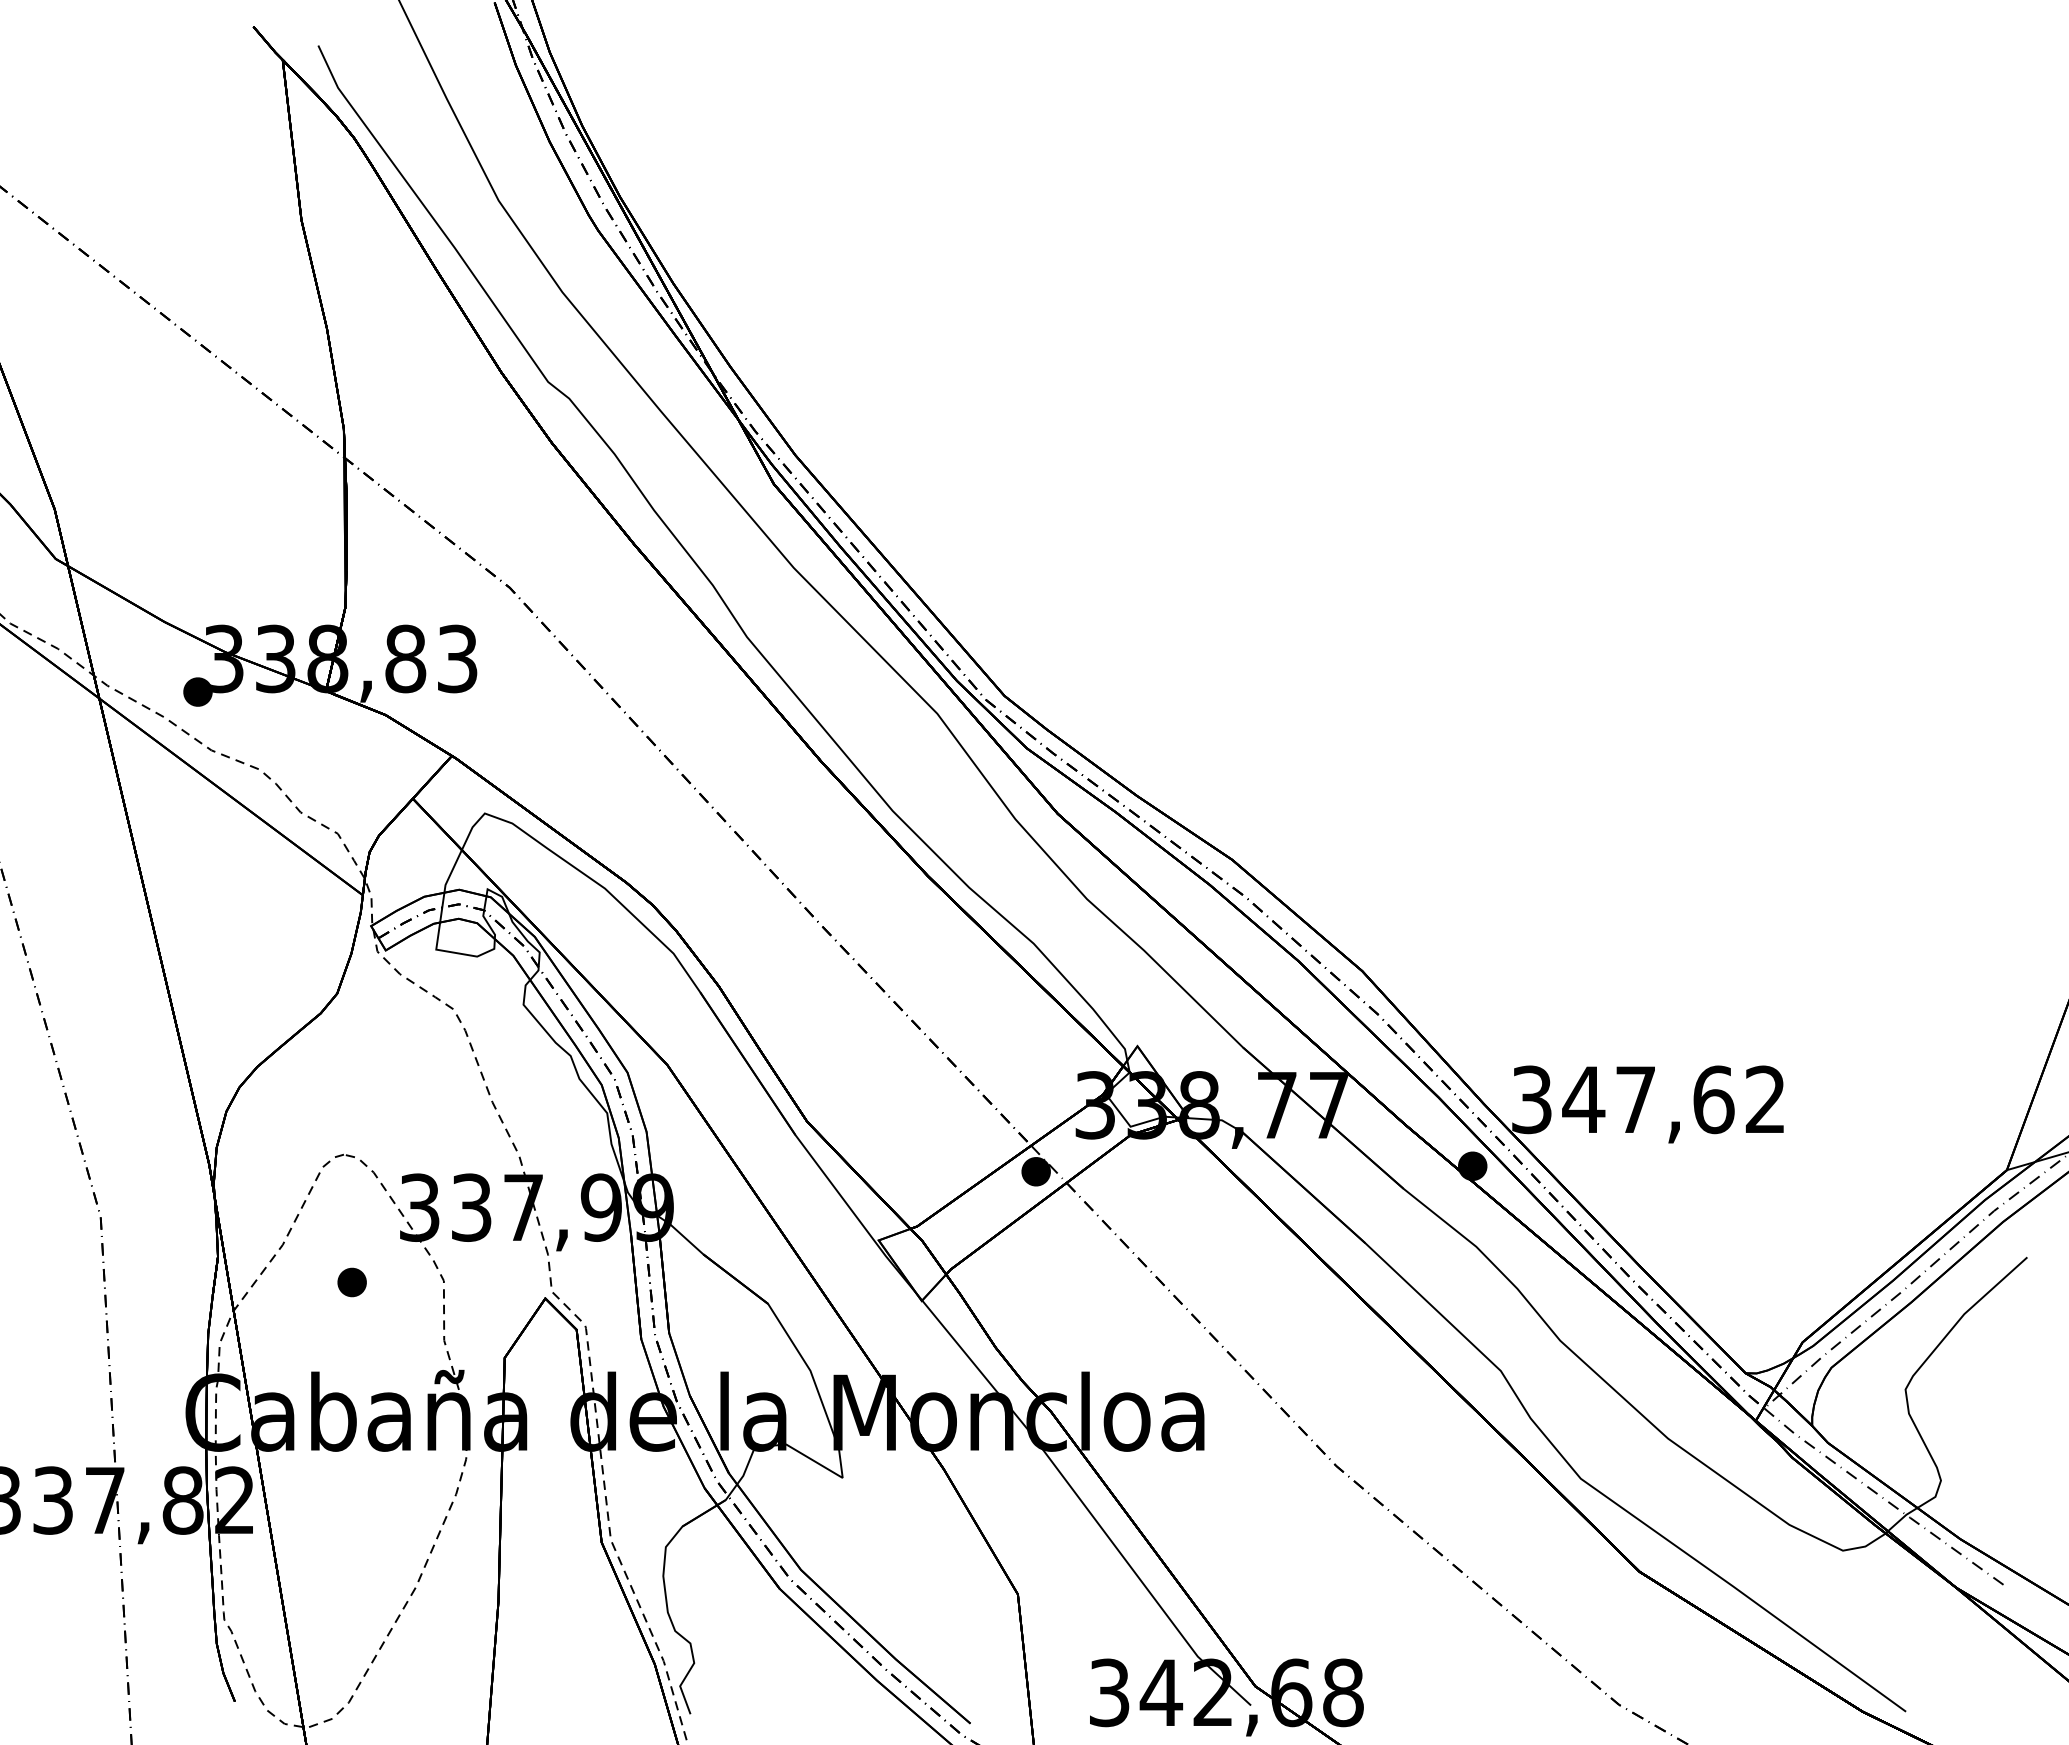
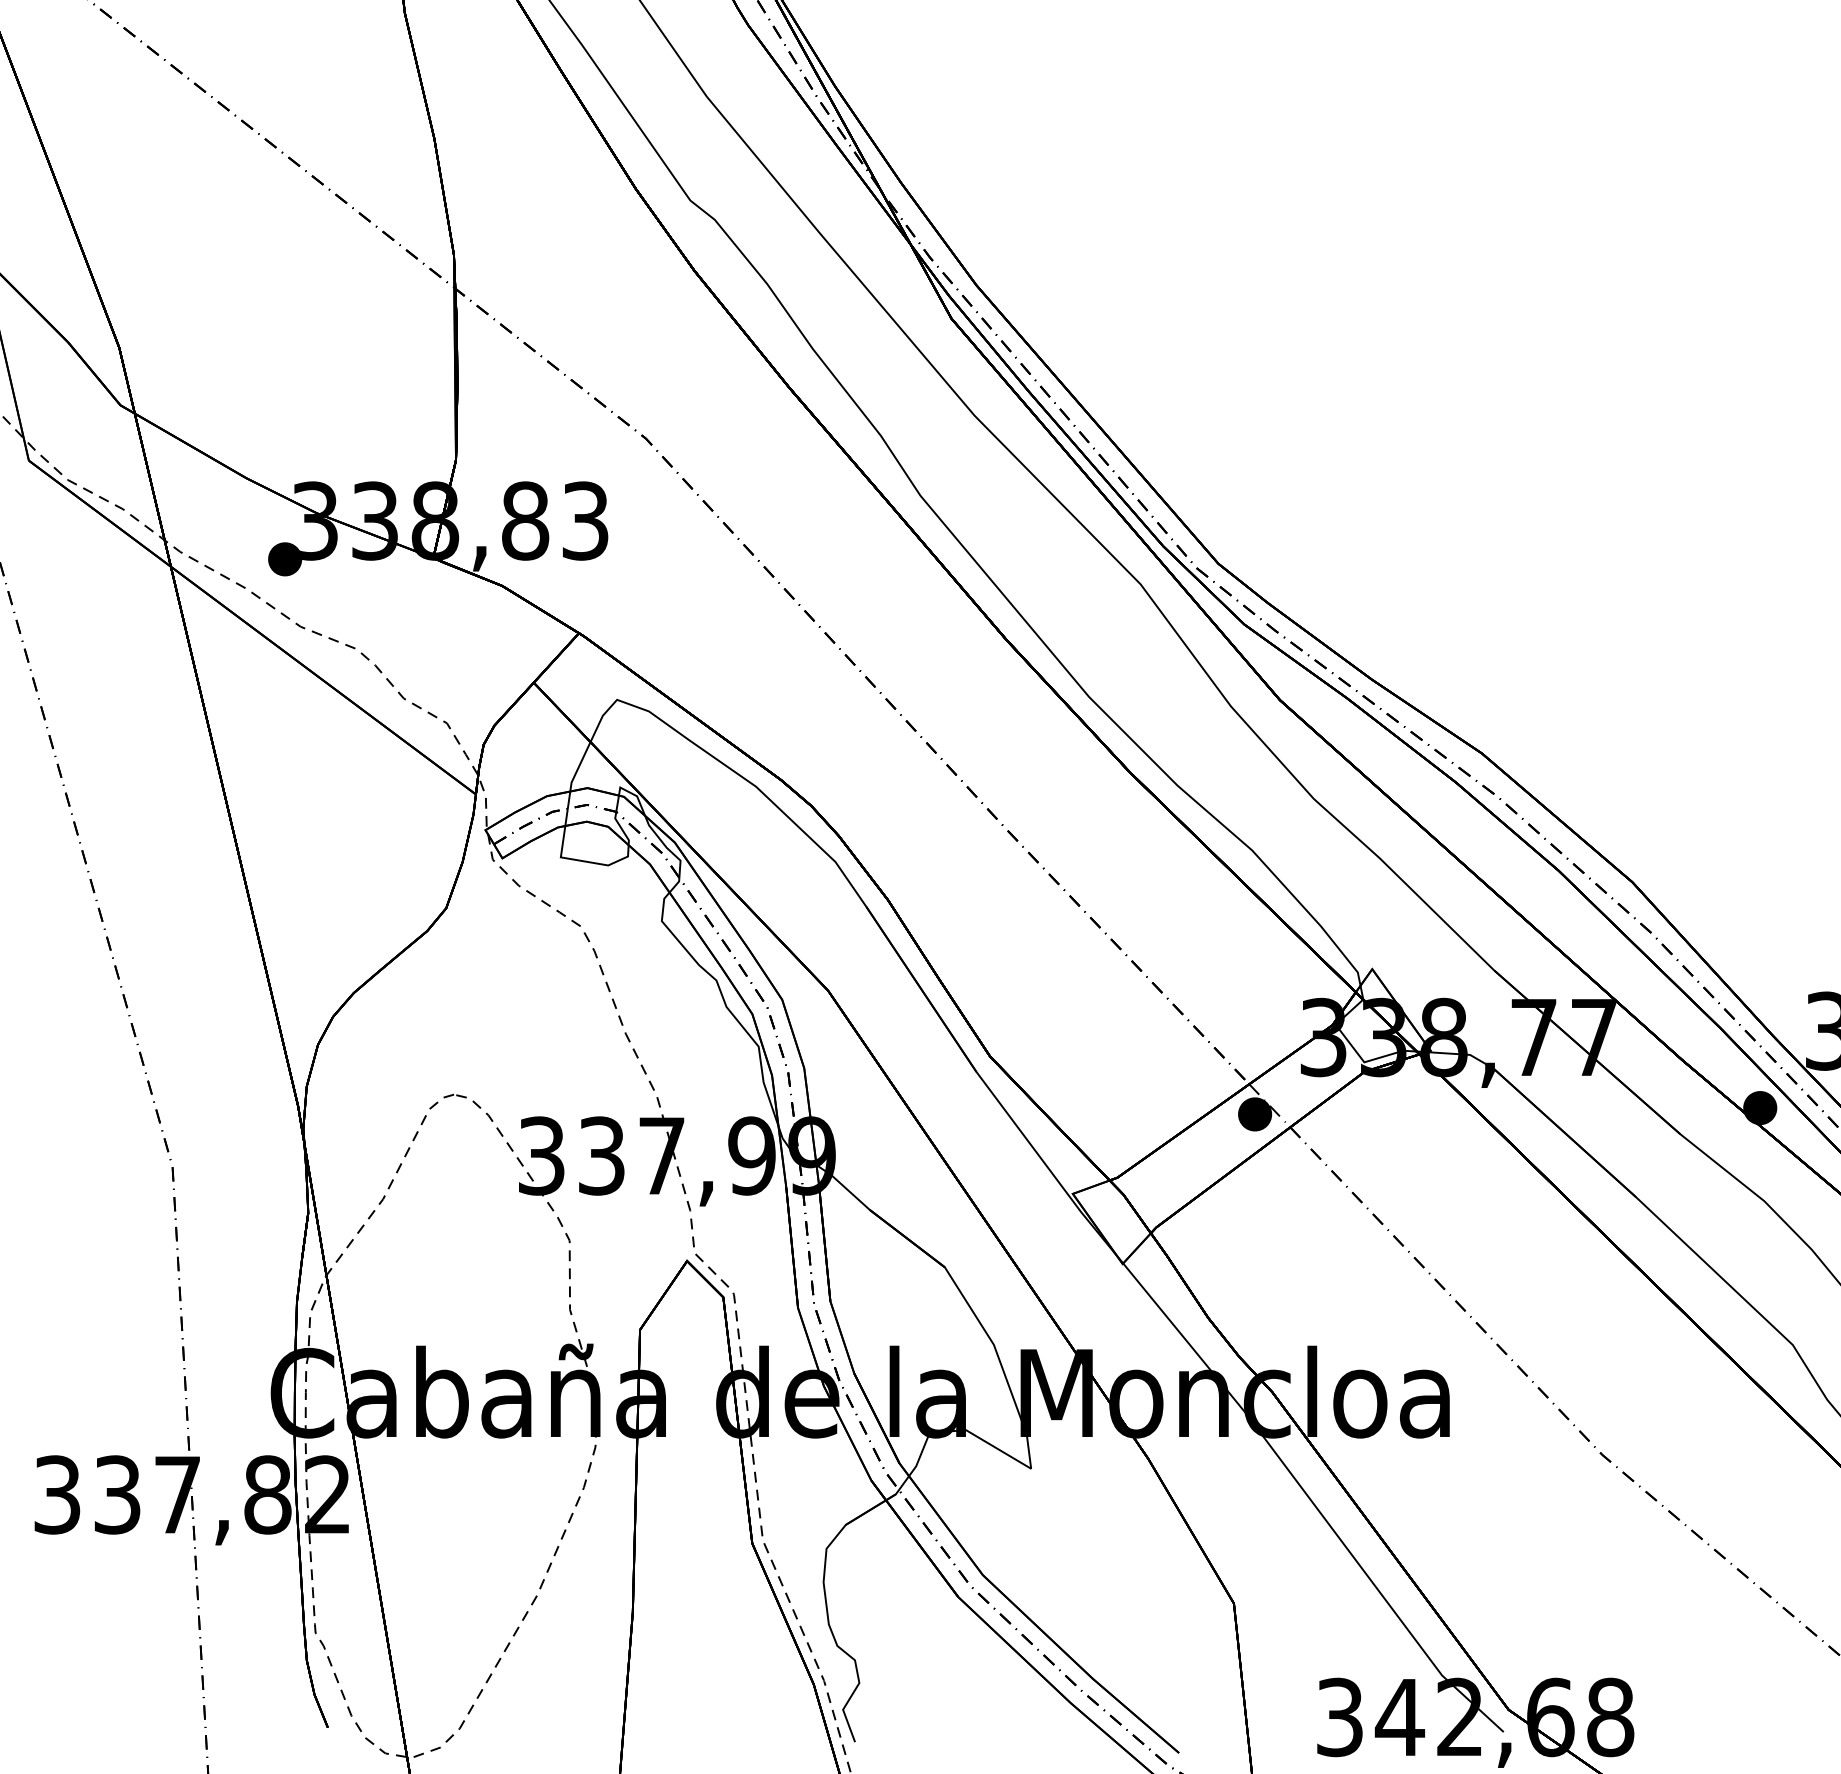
part: (351, 1282) -> (462, 1242), removed

